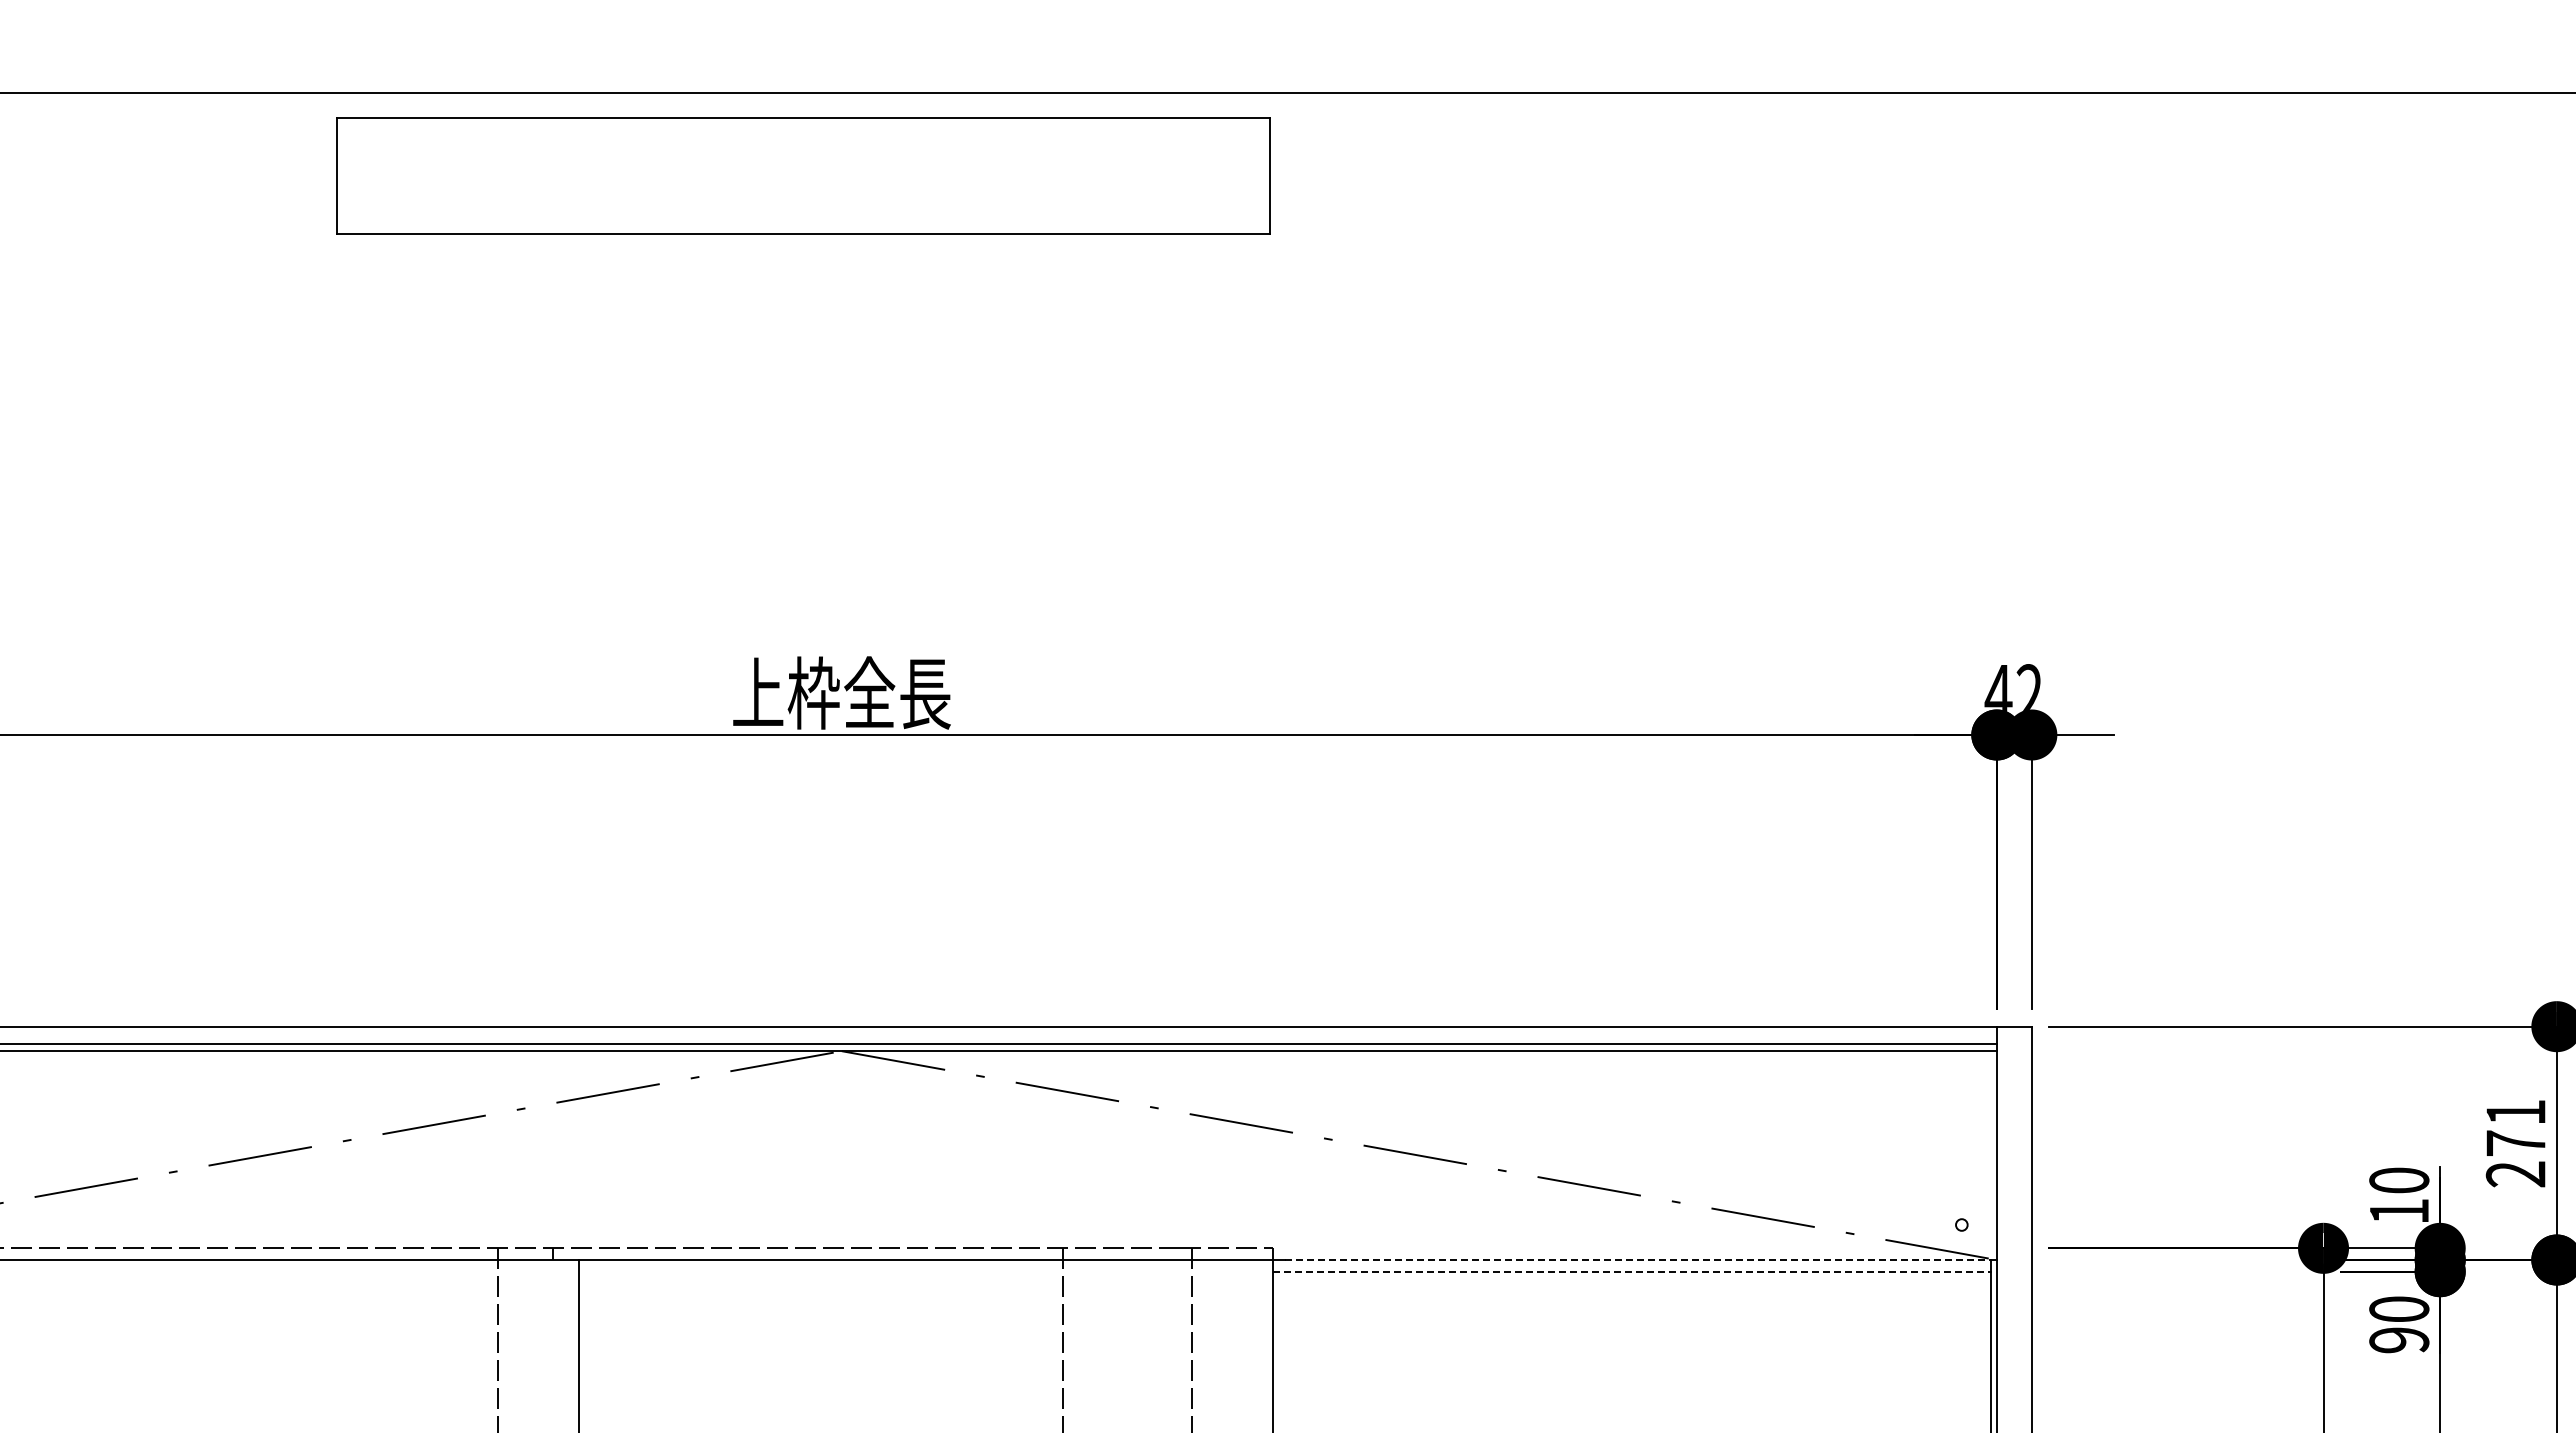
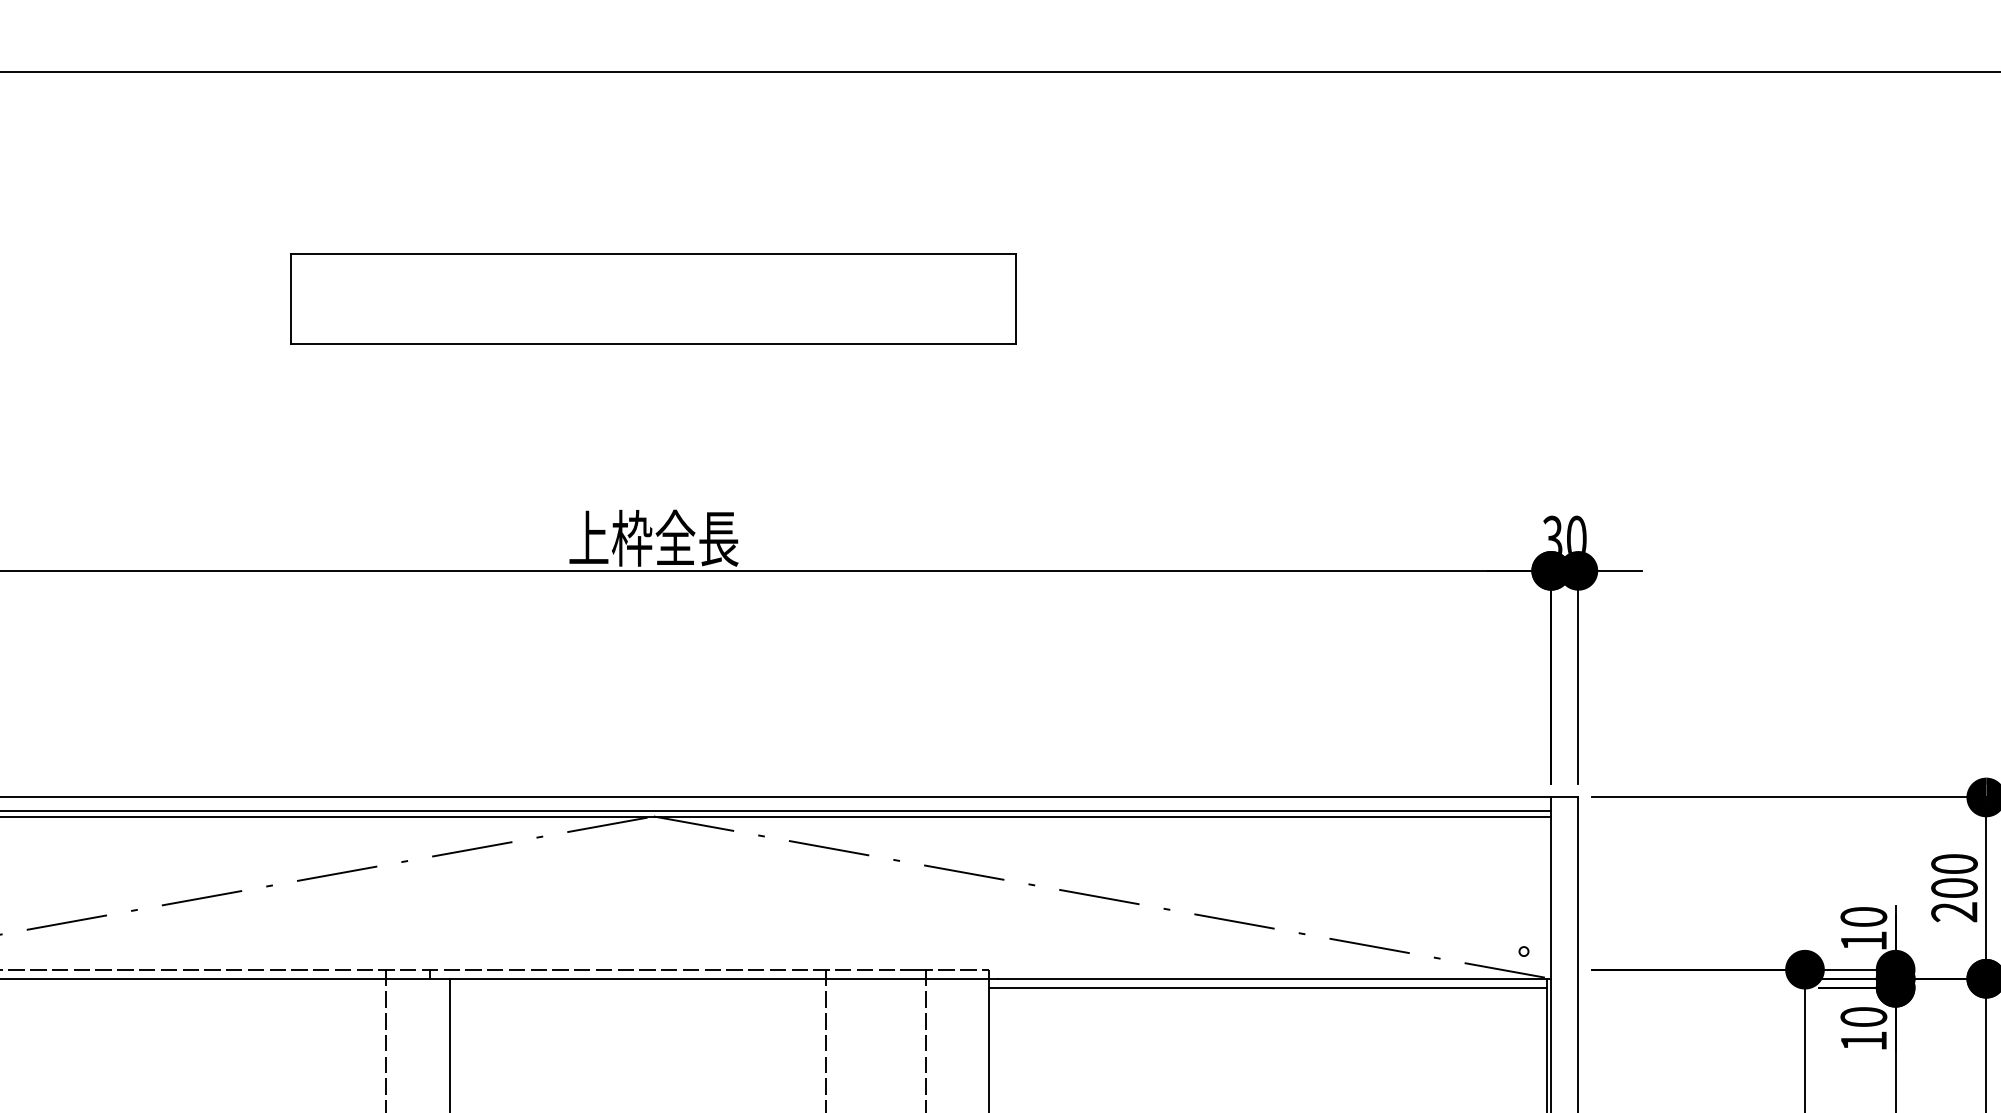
part: (803, 175) -> (653, 298), moved
text: (2013, 688) -> (1564, 534), 42 -> 30
text: (2515, 1127) -> (1954, 875), 271 -> 200
line: (1640, 1260) -> (1274, 979), dashed -> solid
line: (1632, 1271) -> (1268, 987), dashed -> solid
text: (2399, 1340) -> (1864, 1041), 90 -> 10

